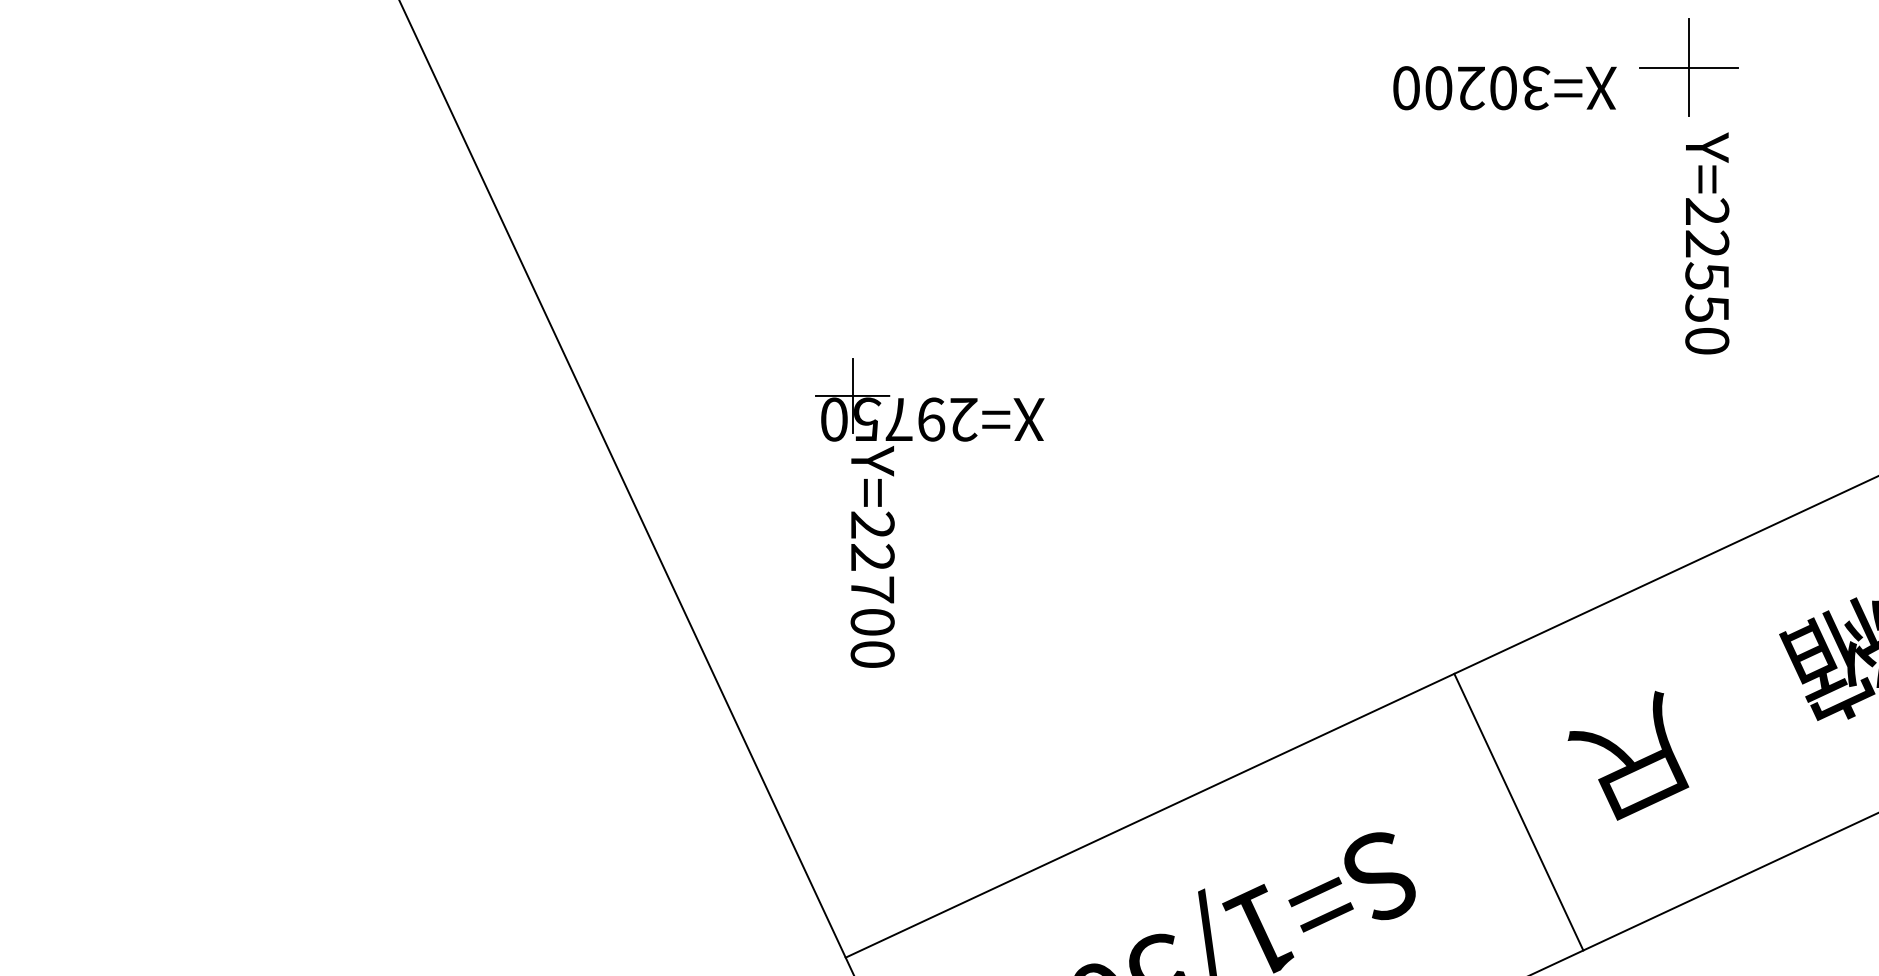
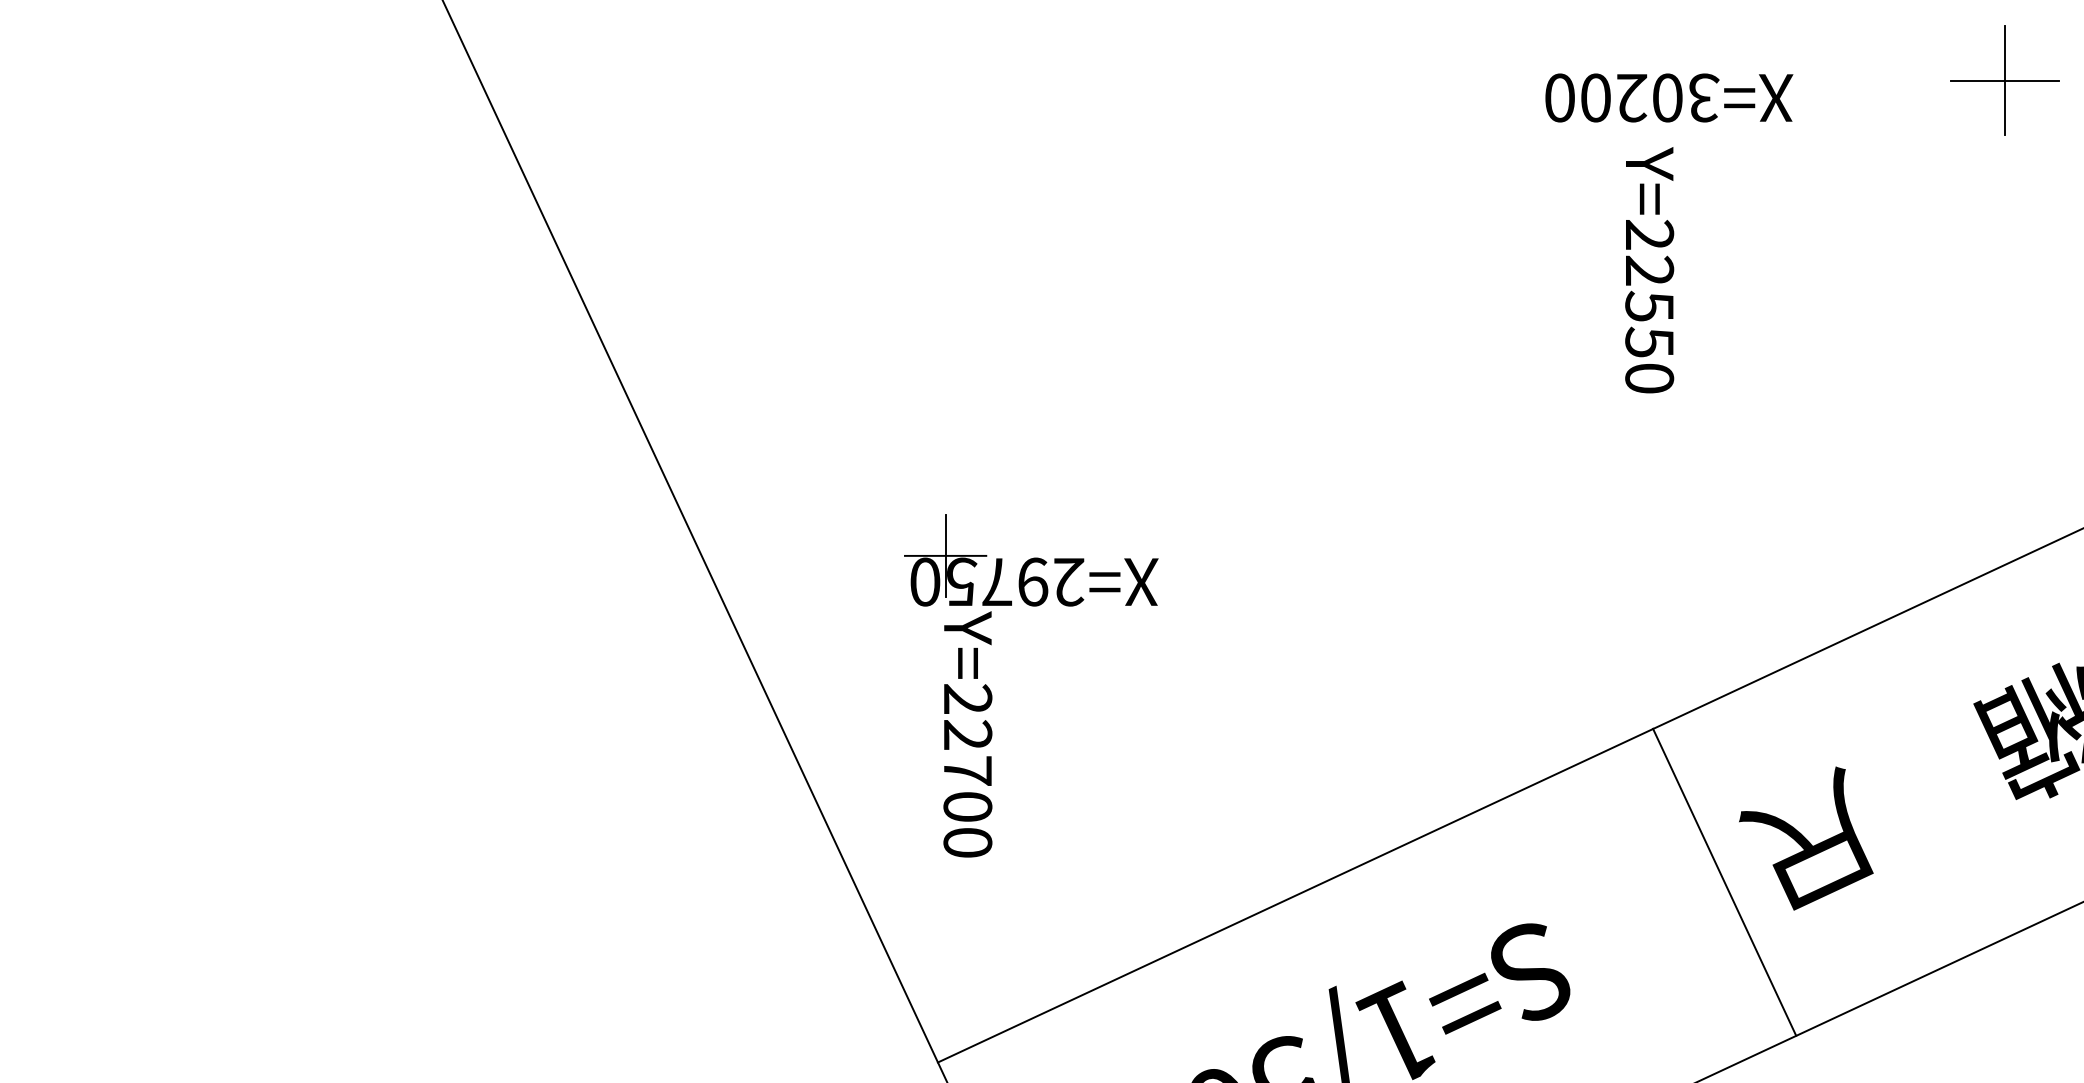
part: (1688, 67) -> (2004, 80), moved
text: (1707, 243) -> (1649, 270), moved
part: (894, 519) -> (992, 692), moved
line: (1518, 811) -> (1724, 881), moved

